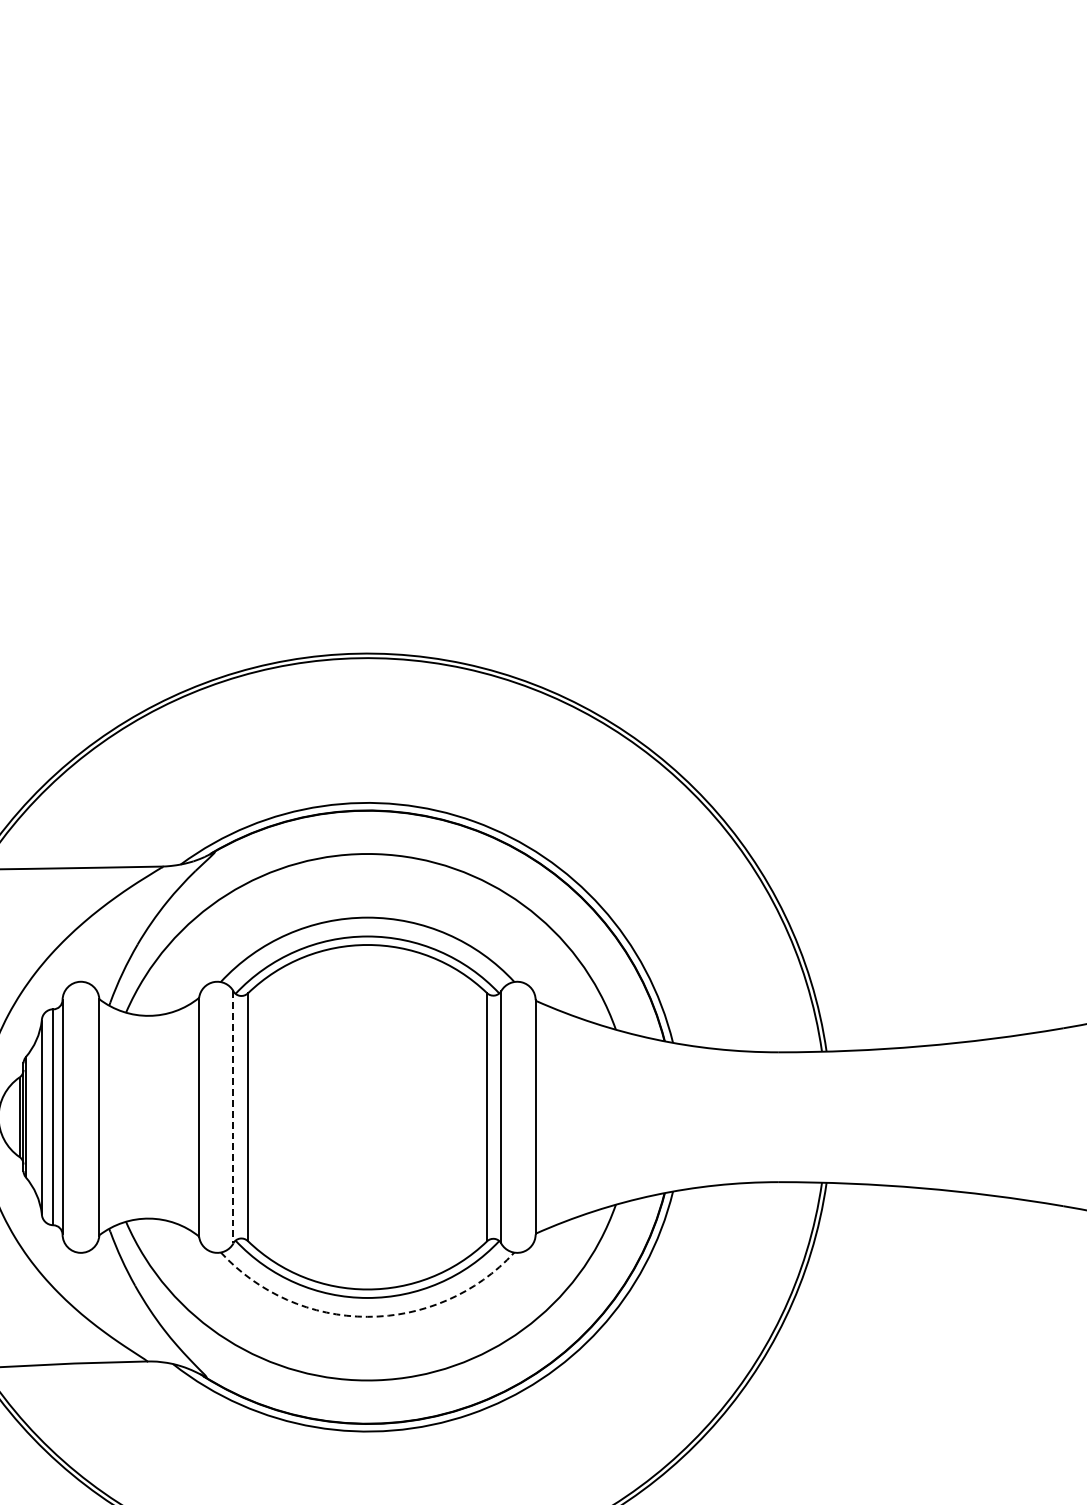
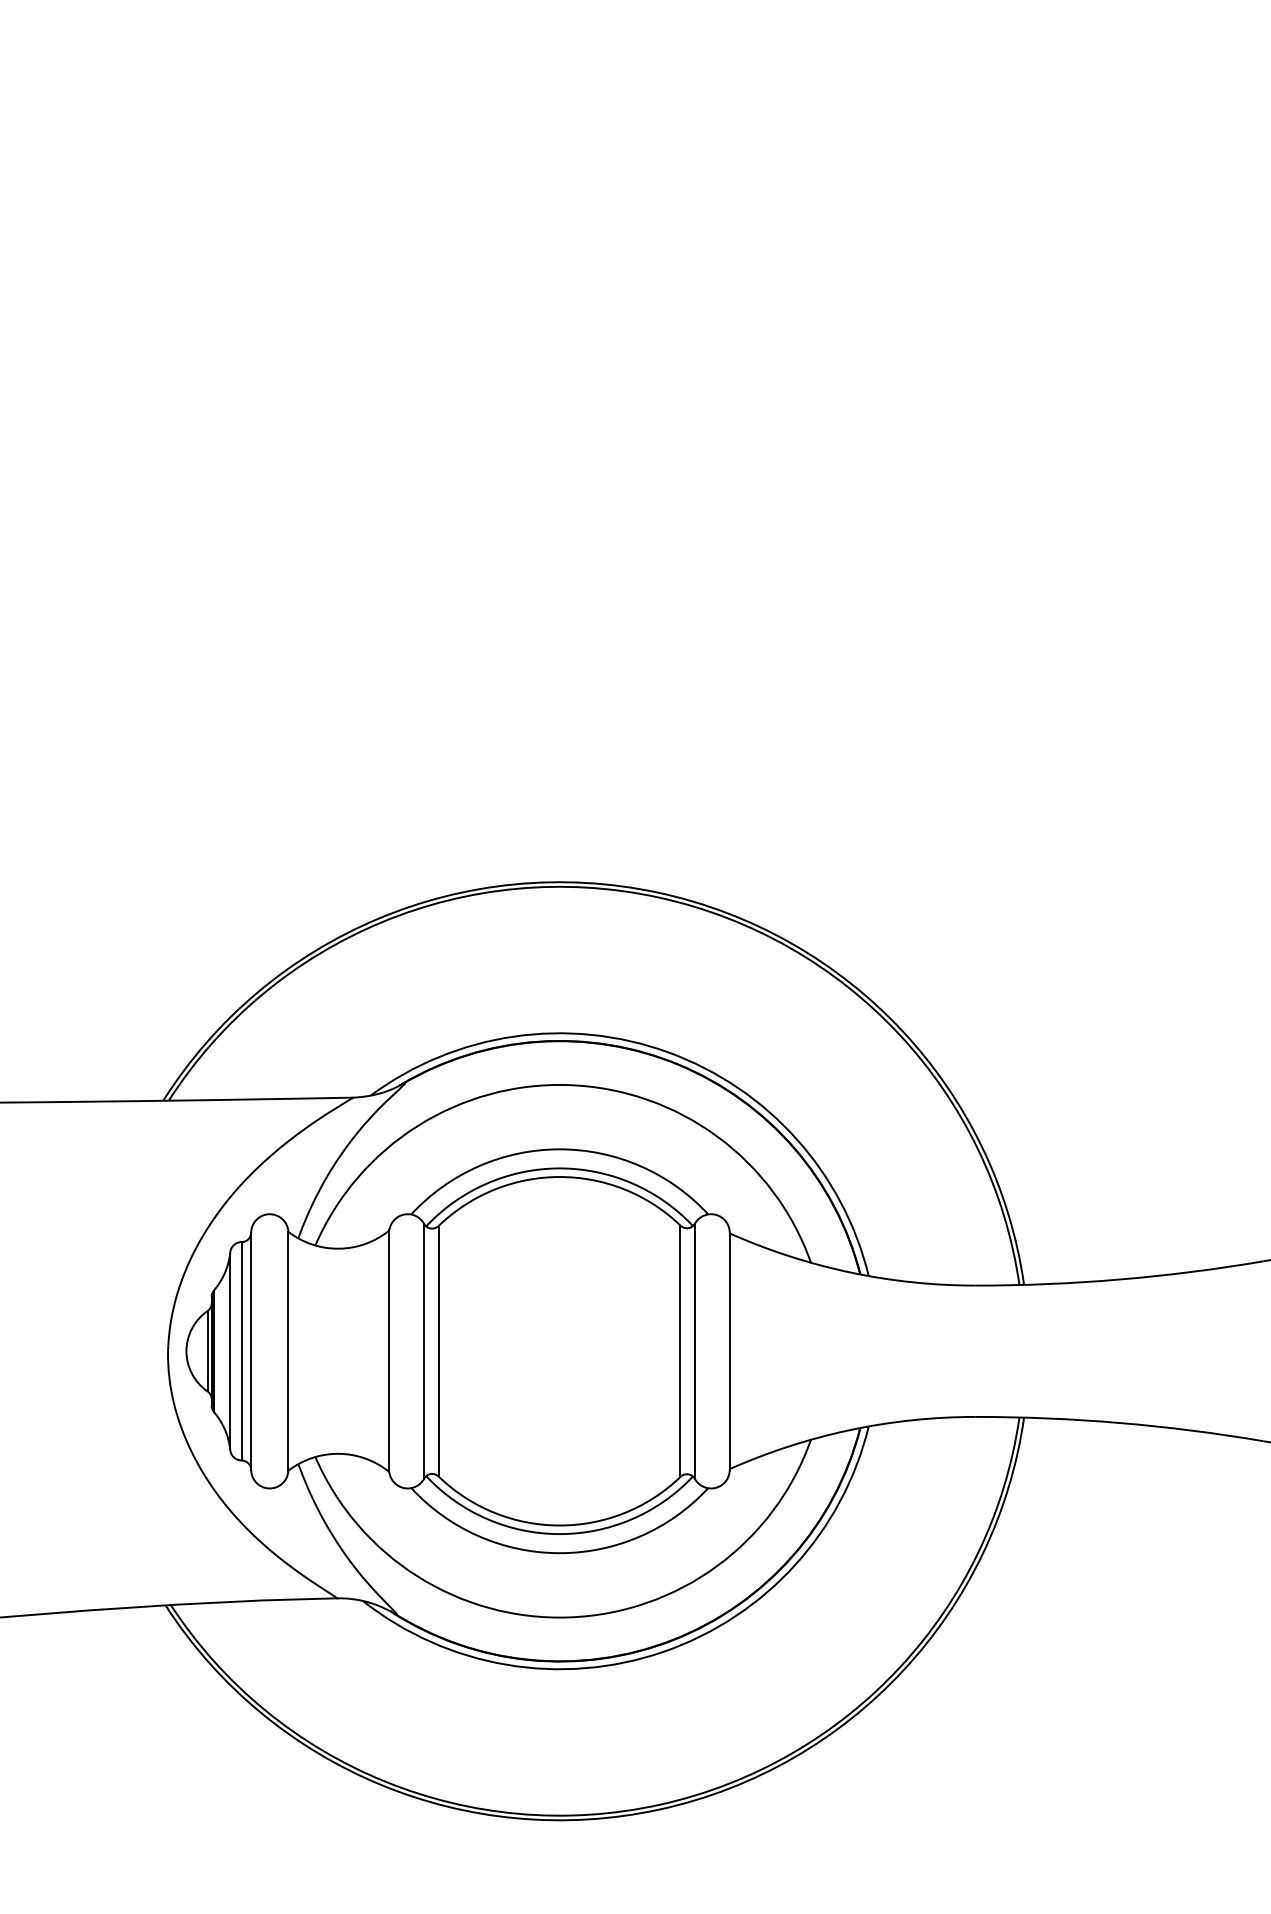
line: (233, 1117) -> (424, 1351), dashed -> solid
arc: (367, 1317) -> (559, 1553), dashed -> solid

